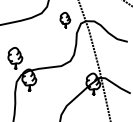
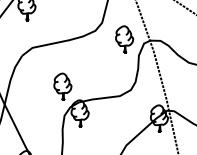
part: (65, 20) -> (124, 39), size x1.43

